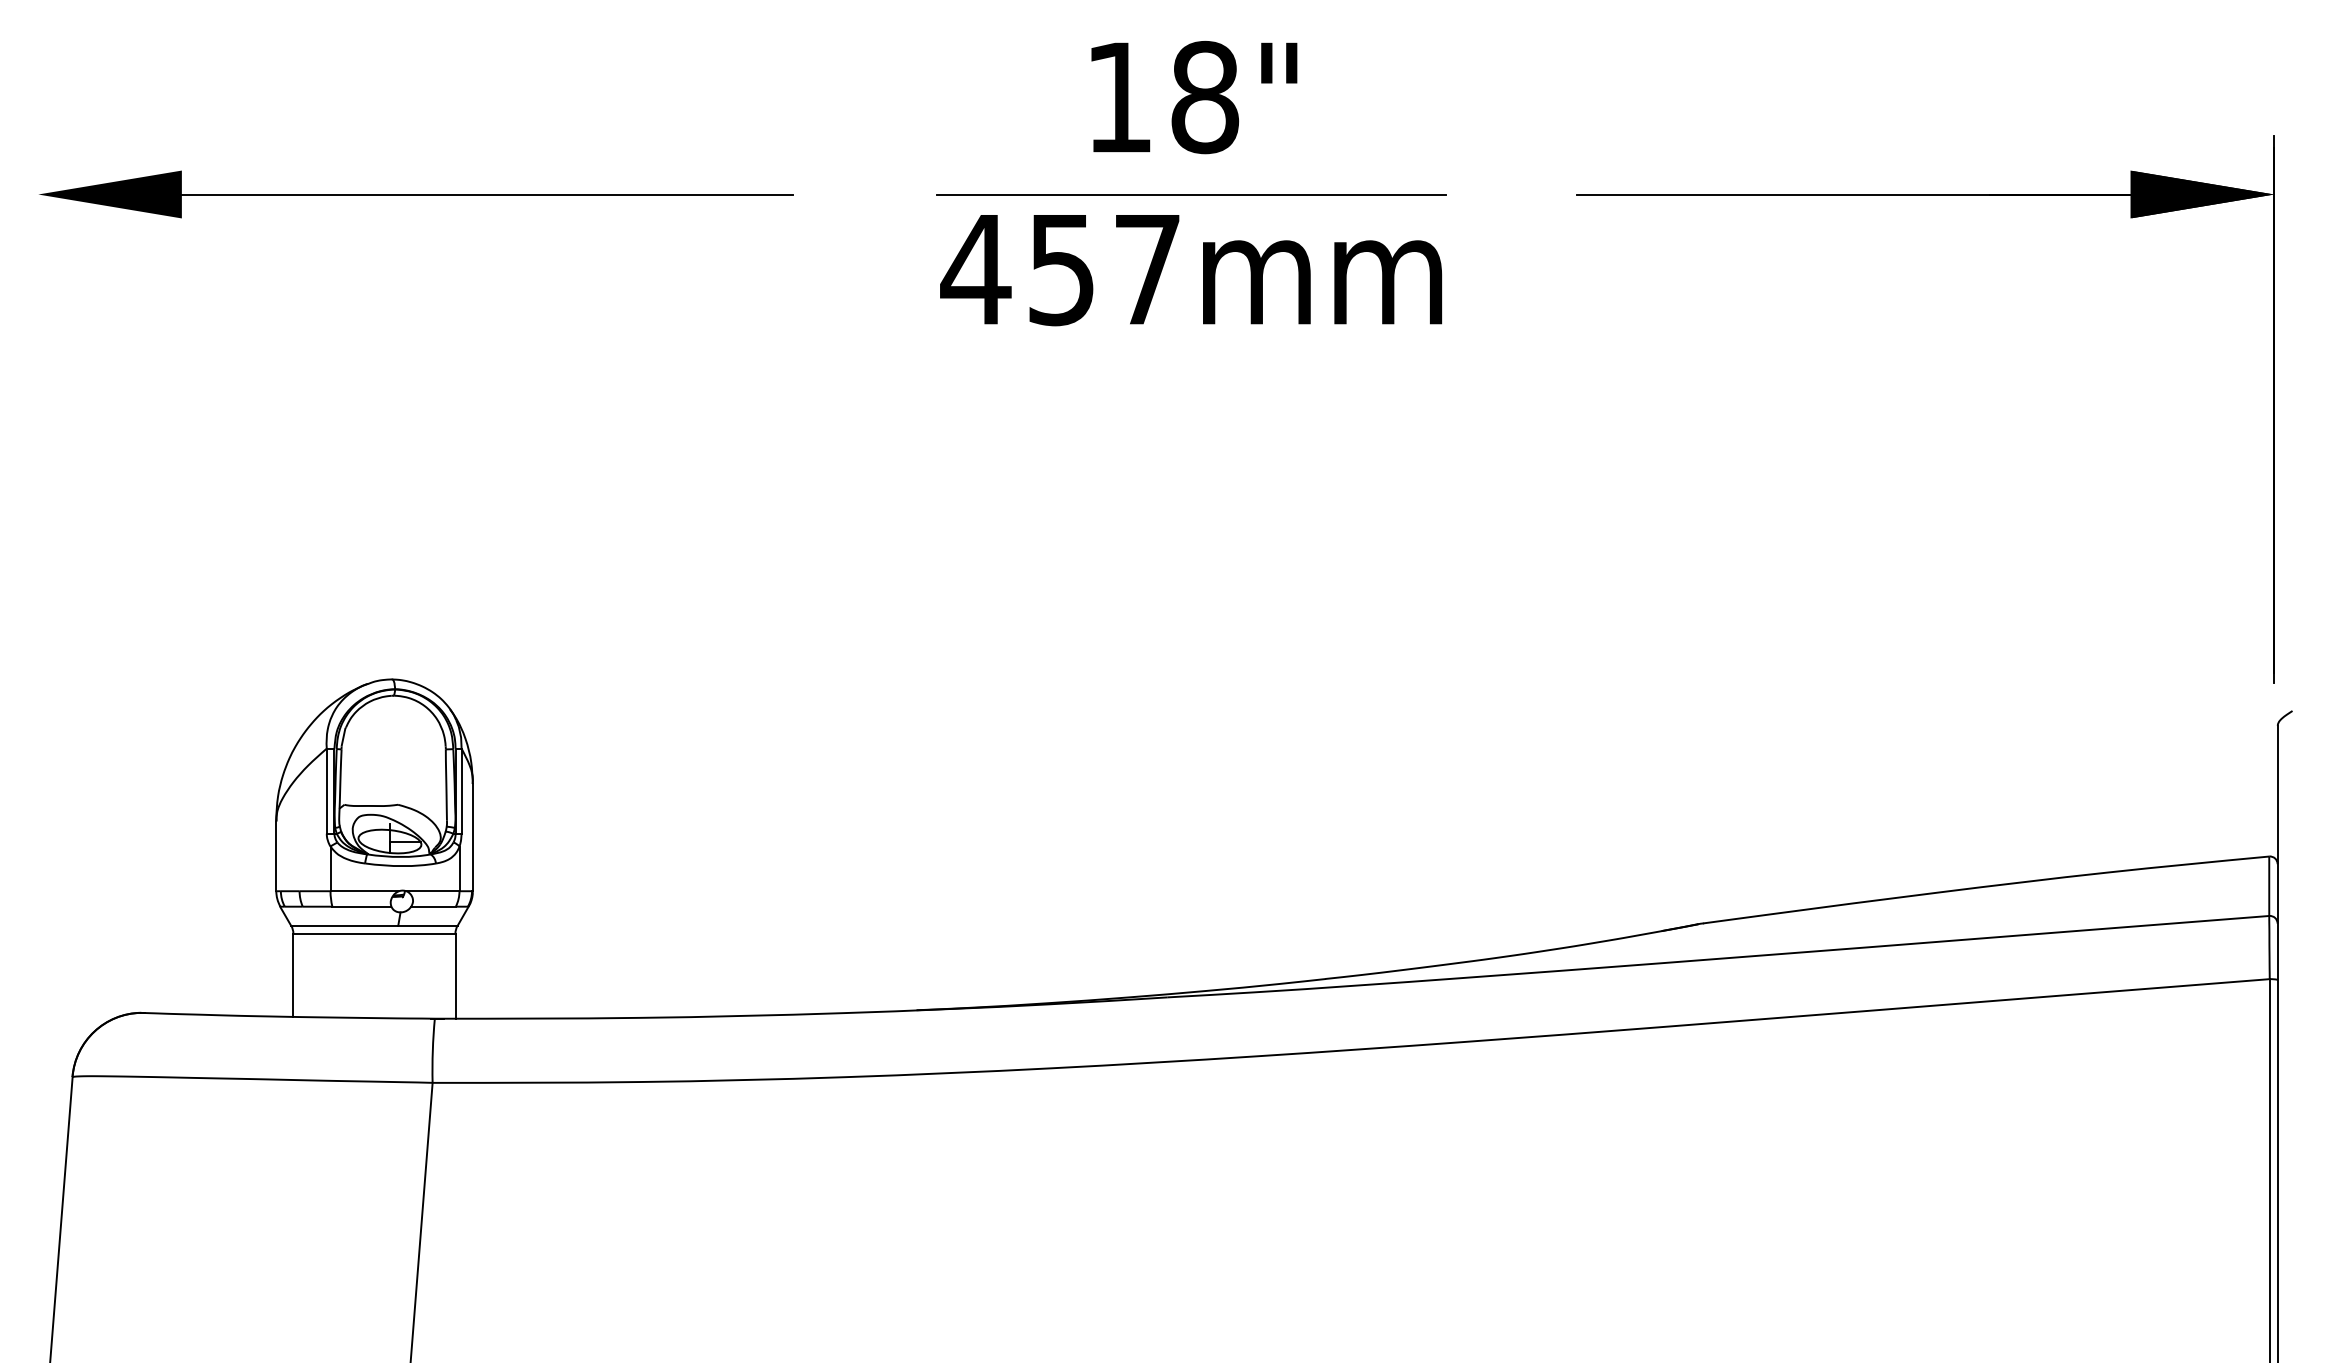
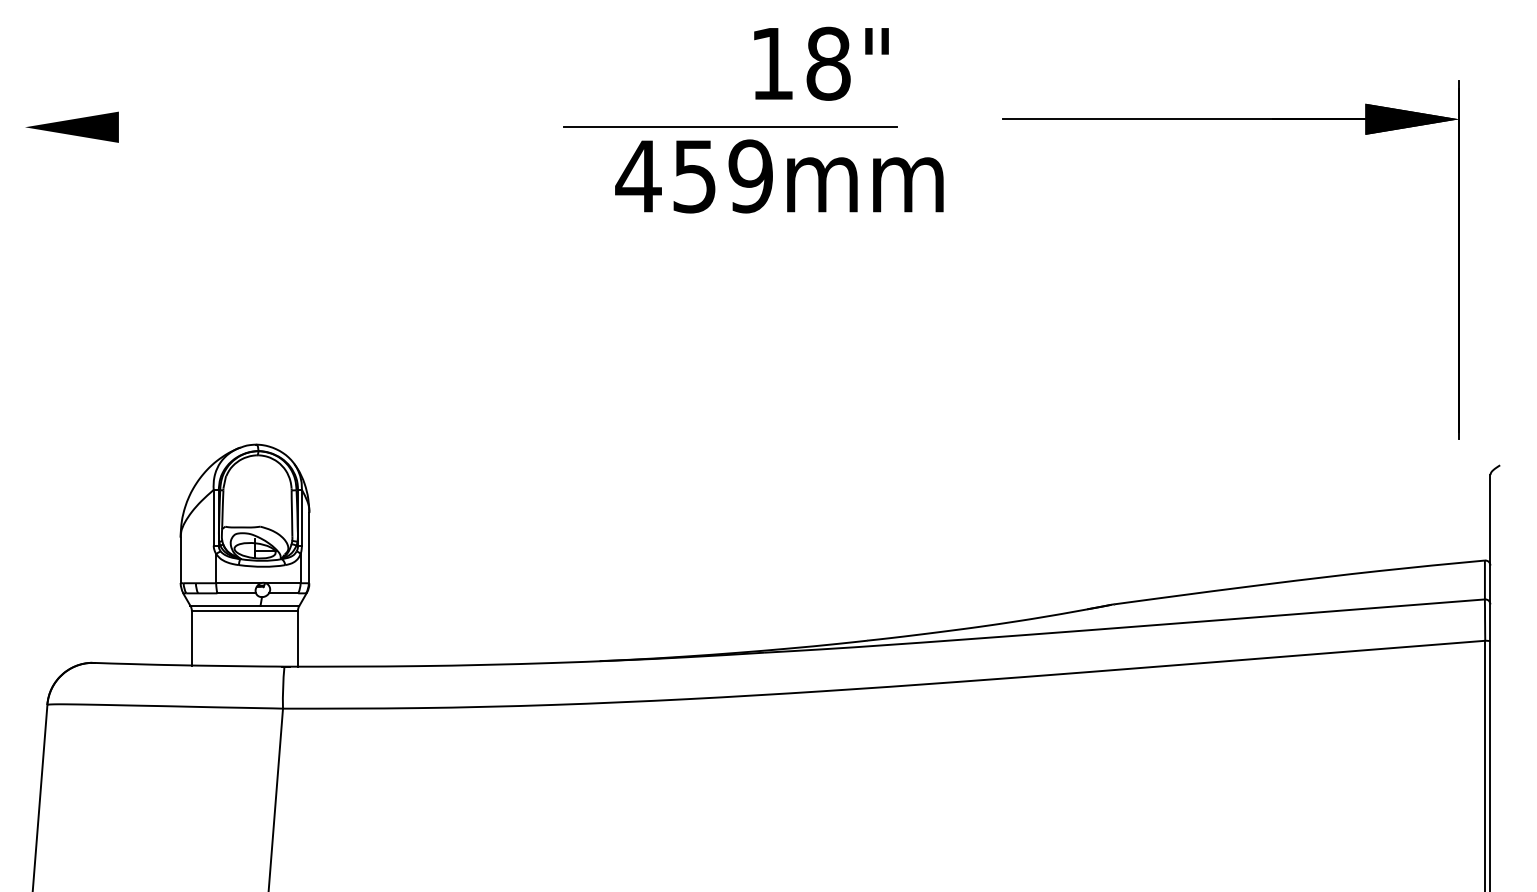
text: (1194, 97) -> (821, 63), moved
line: (1191, 193) -> (730, 126), moved
line: (486, 194) -> (318, 127), removed
part: (1924, 194) -> (1230, 119), moved
text: (1146, 269) -> (750, 176), 457mm -> 459mm

